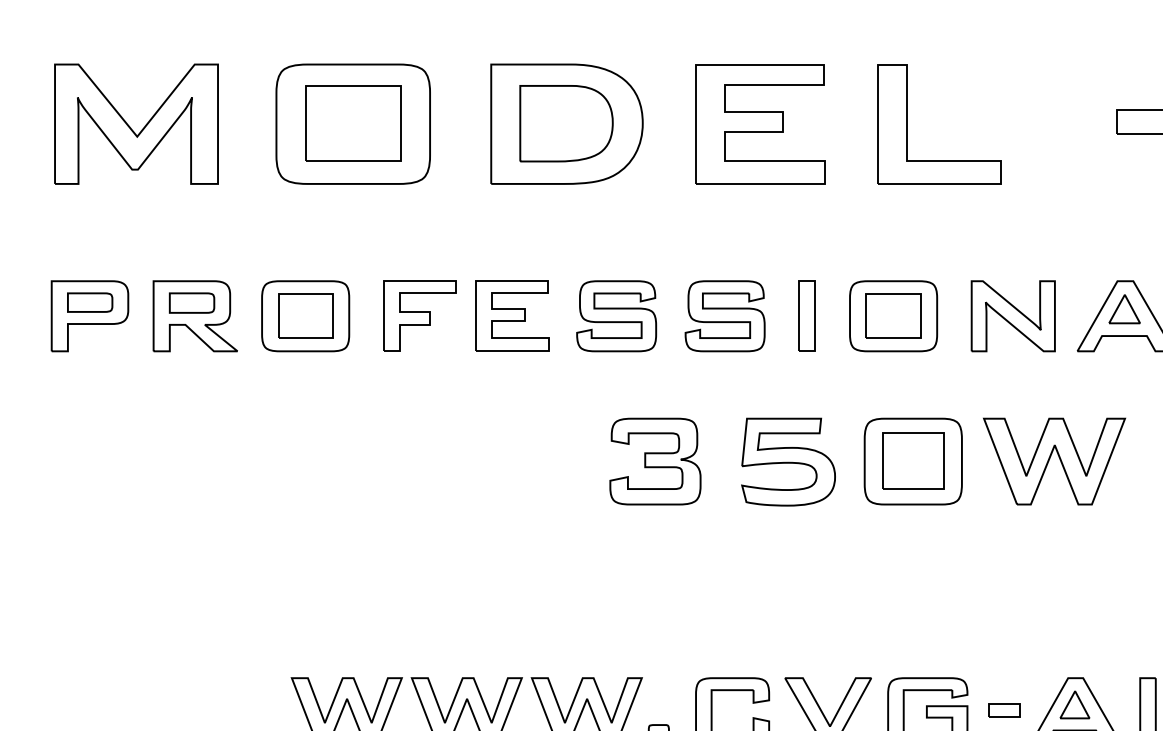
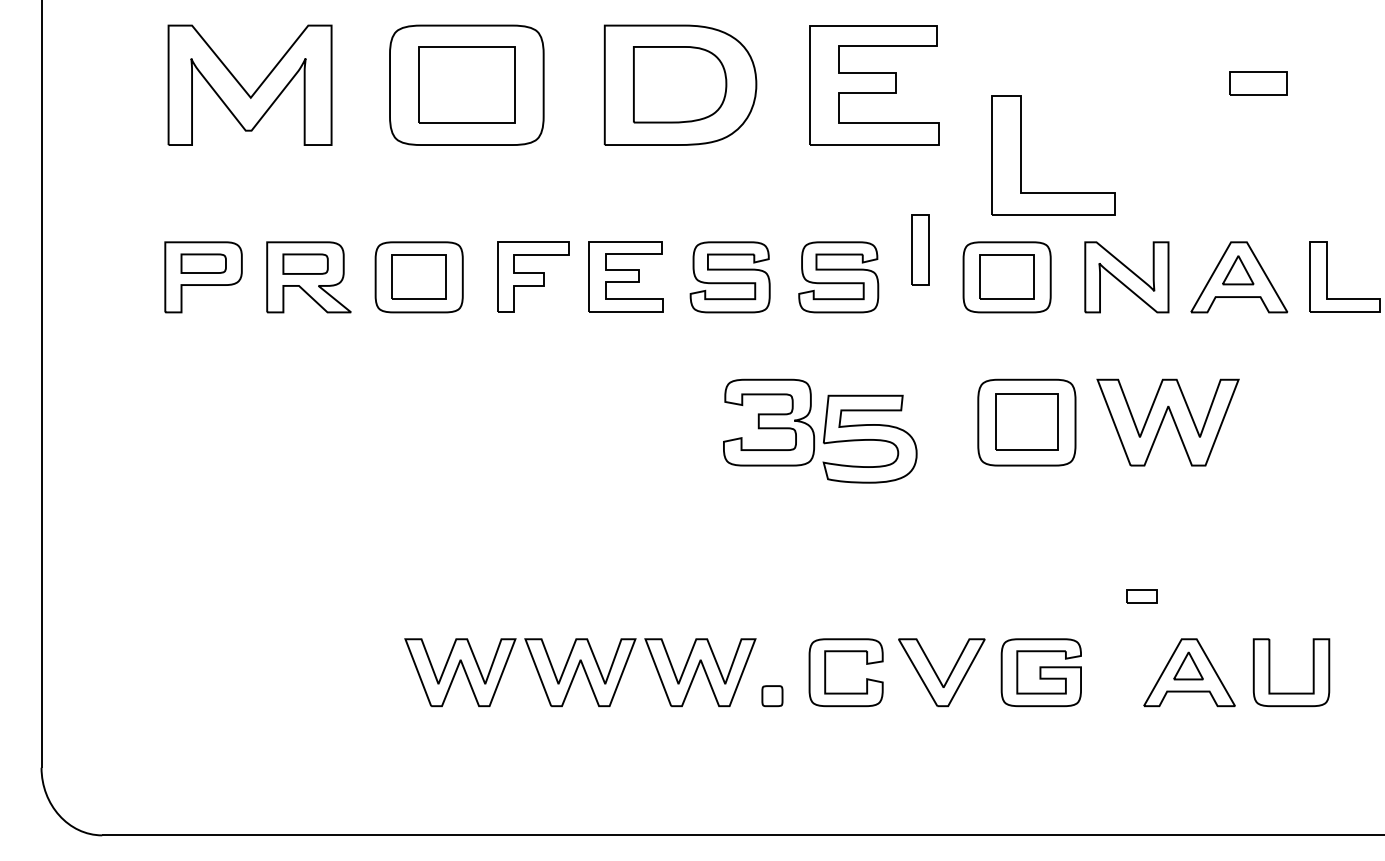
part: (907, 124) -> (1021, 155), moved
part: (806, 315) -> (920, 249), moved
part: (787, 461) -> (869, 438), moved
part: (1003, 710) -> (1141, 596), moved

